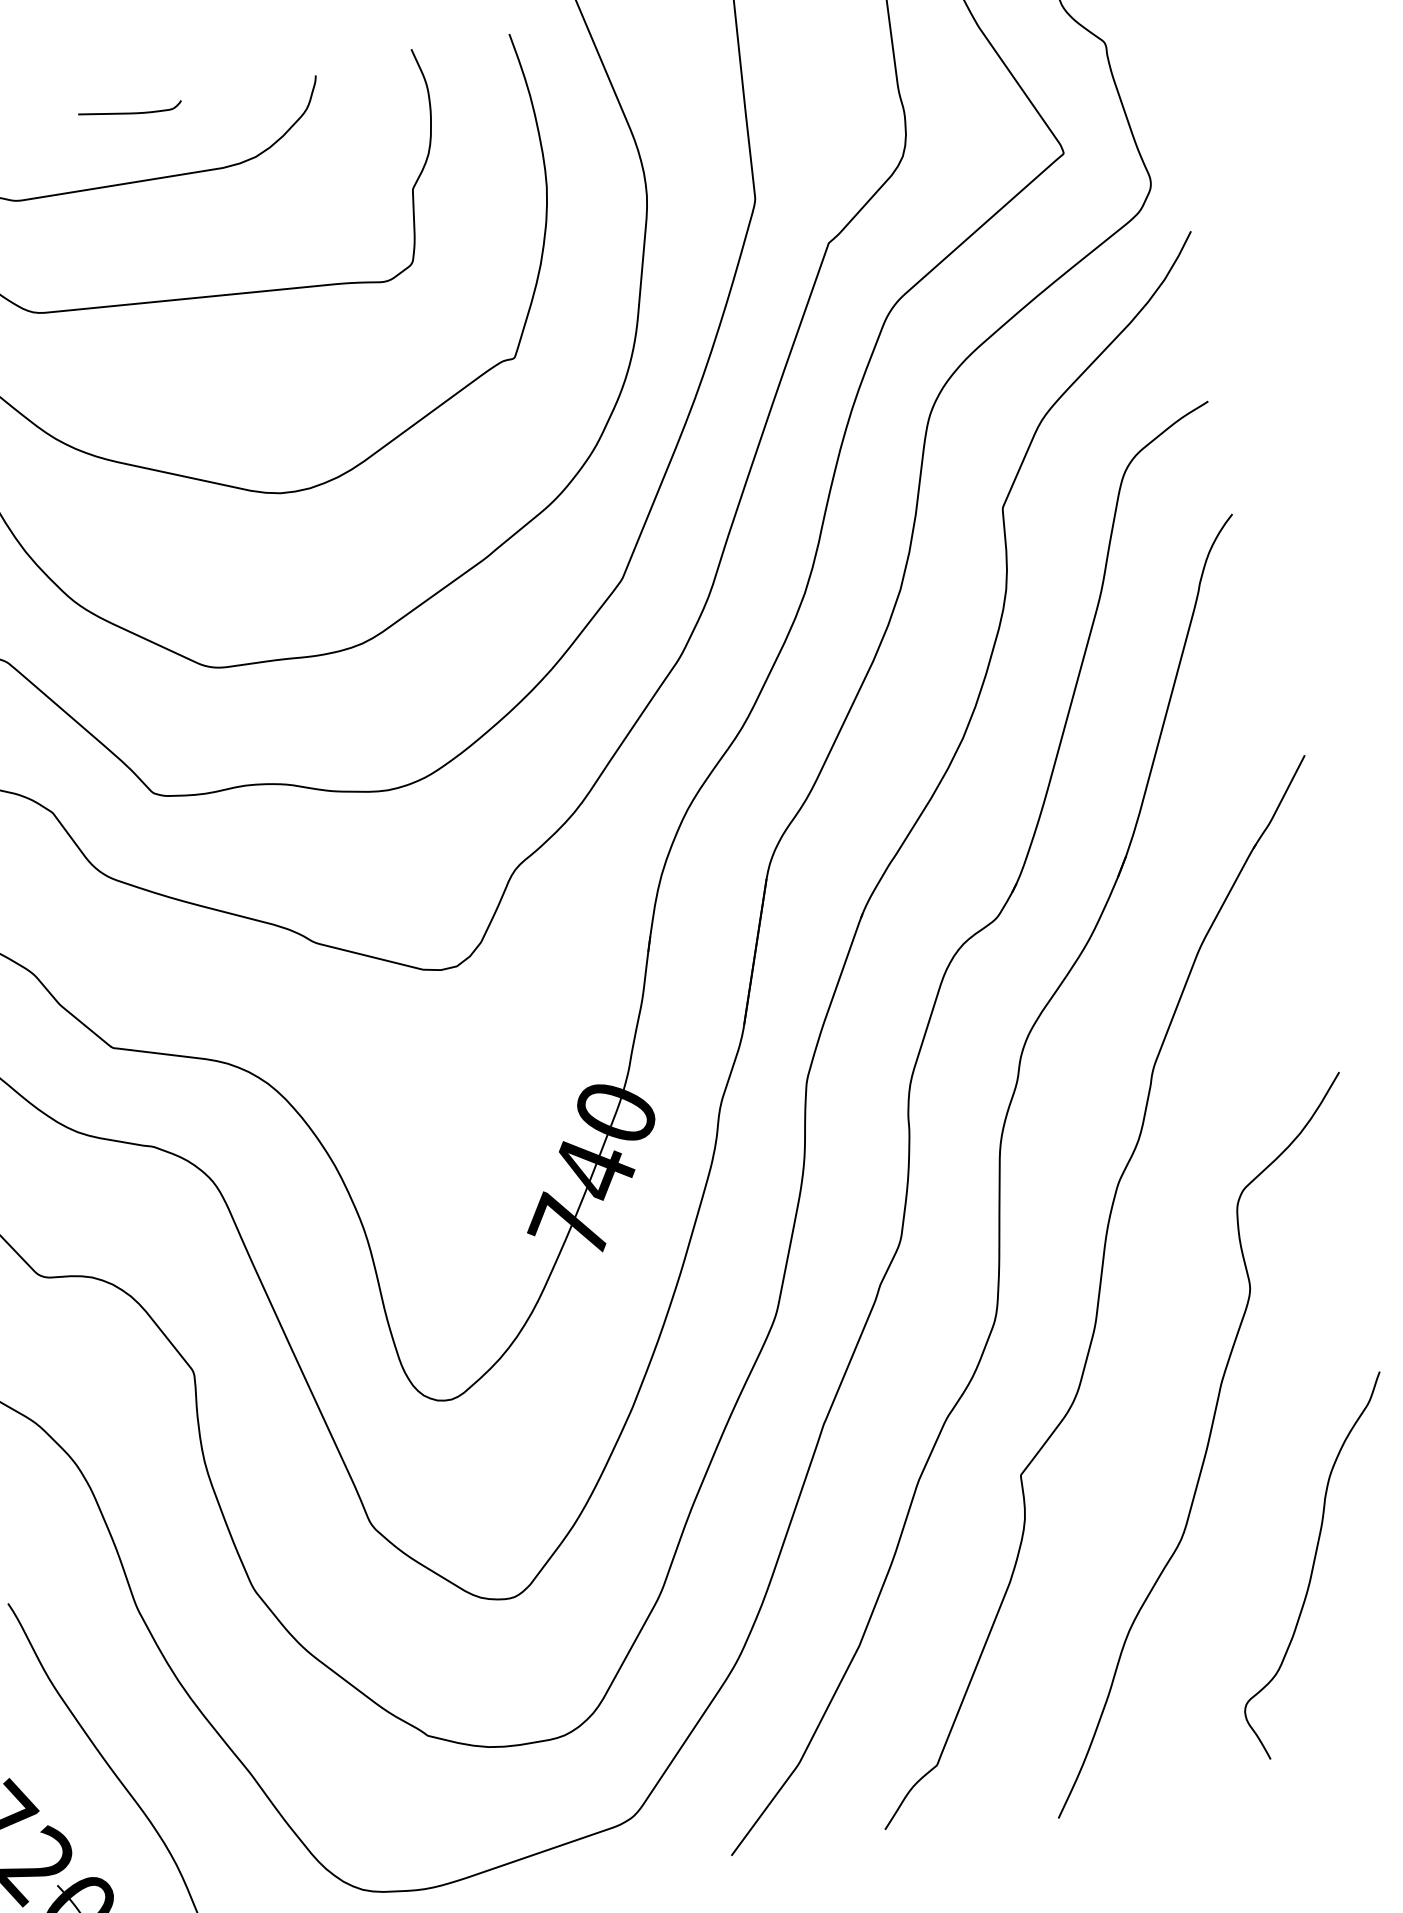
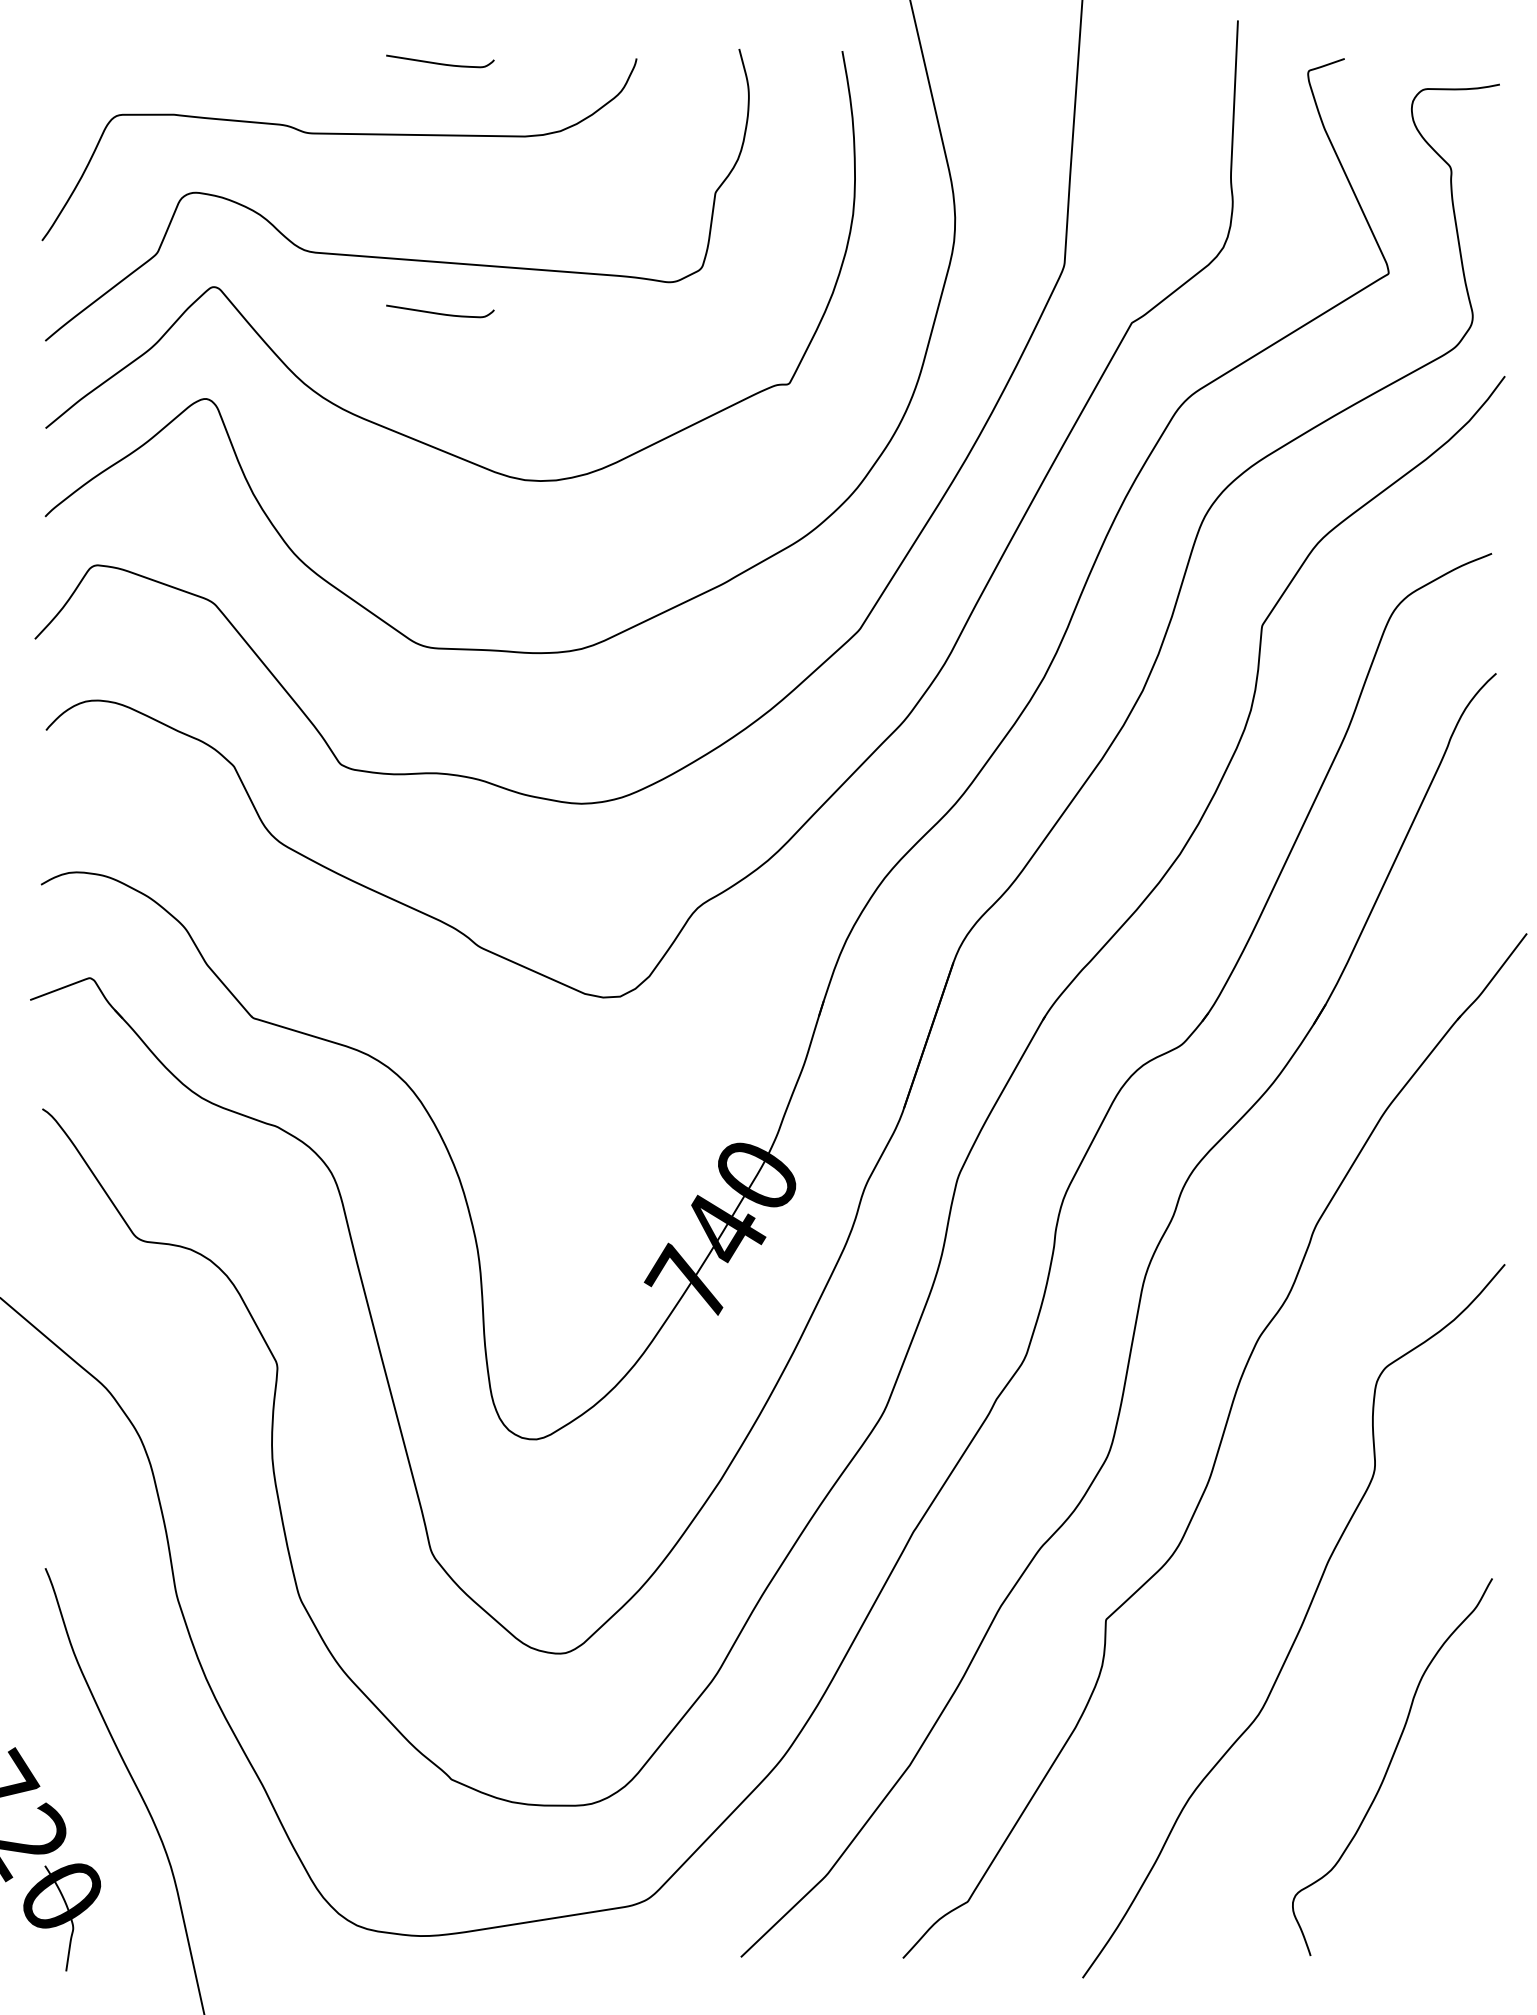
curve: (172, 349) -> (440, 313), added

